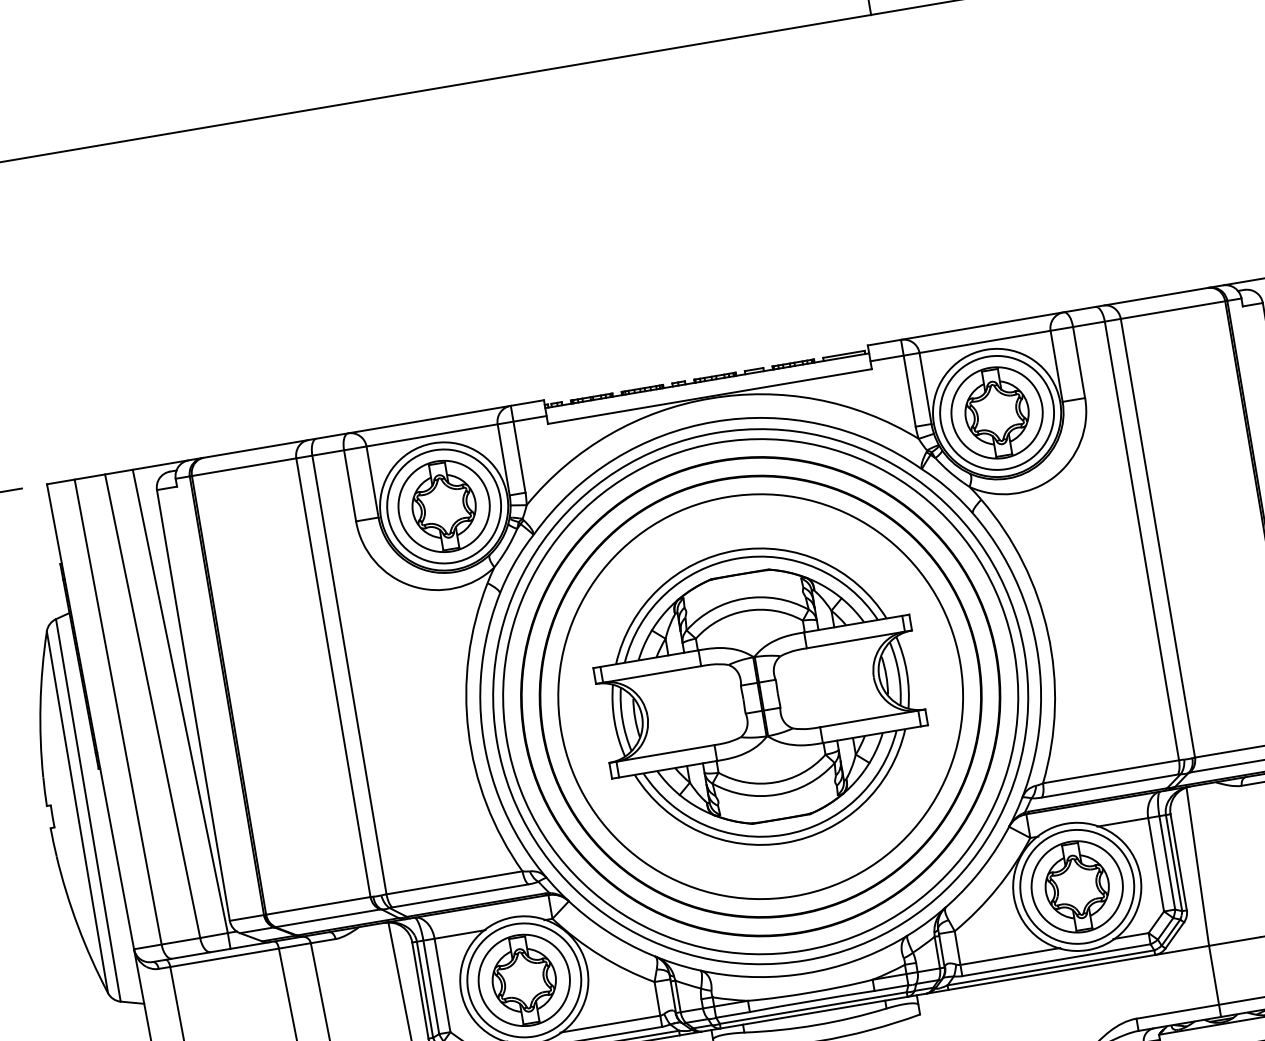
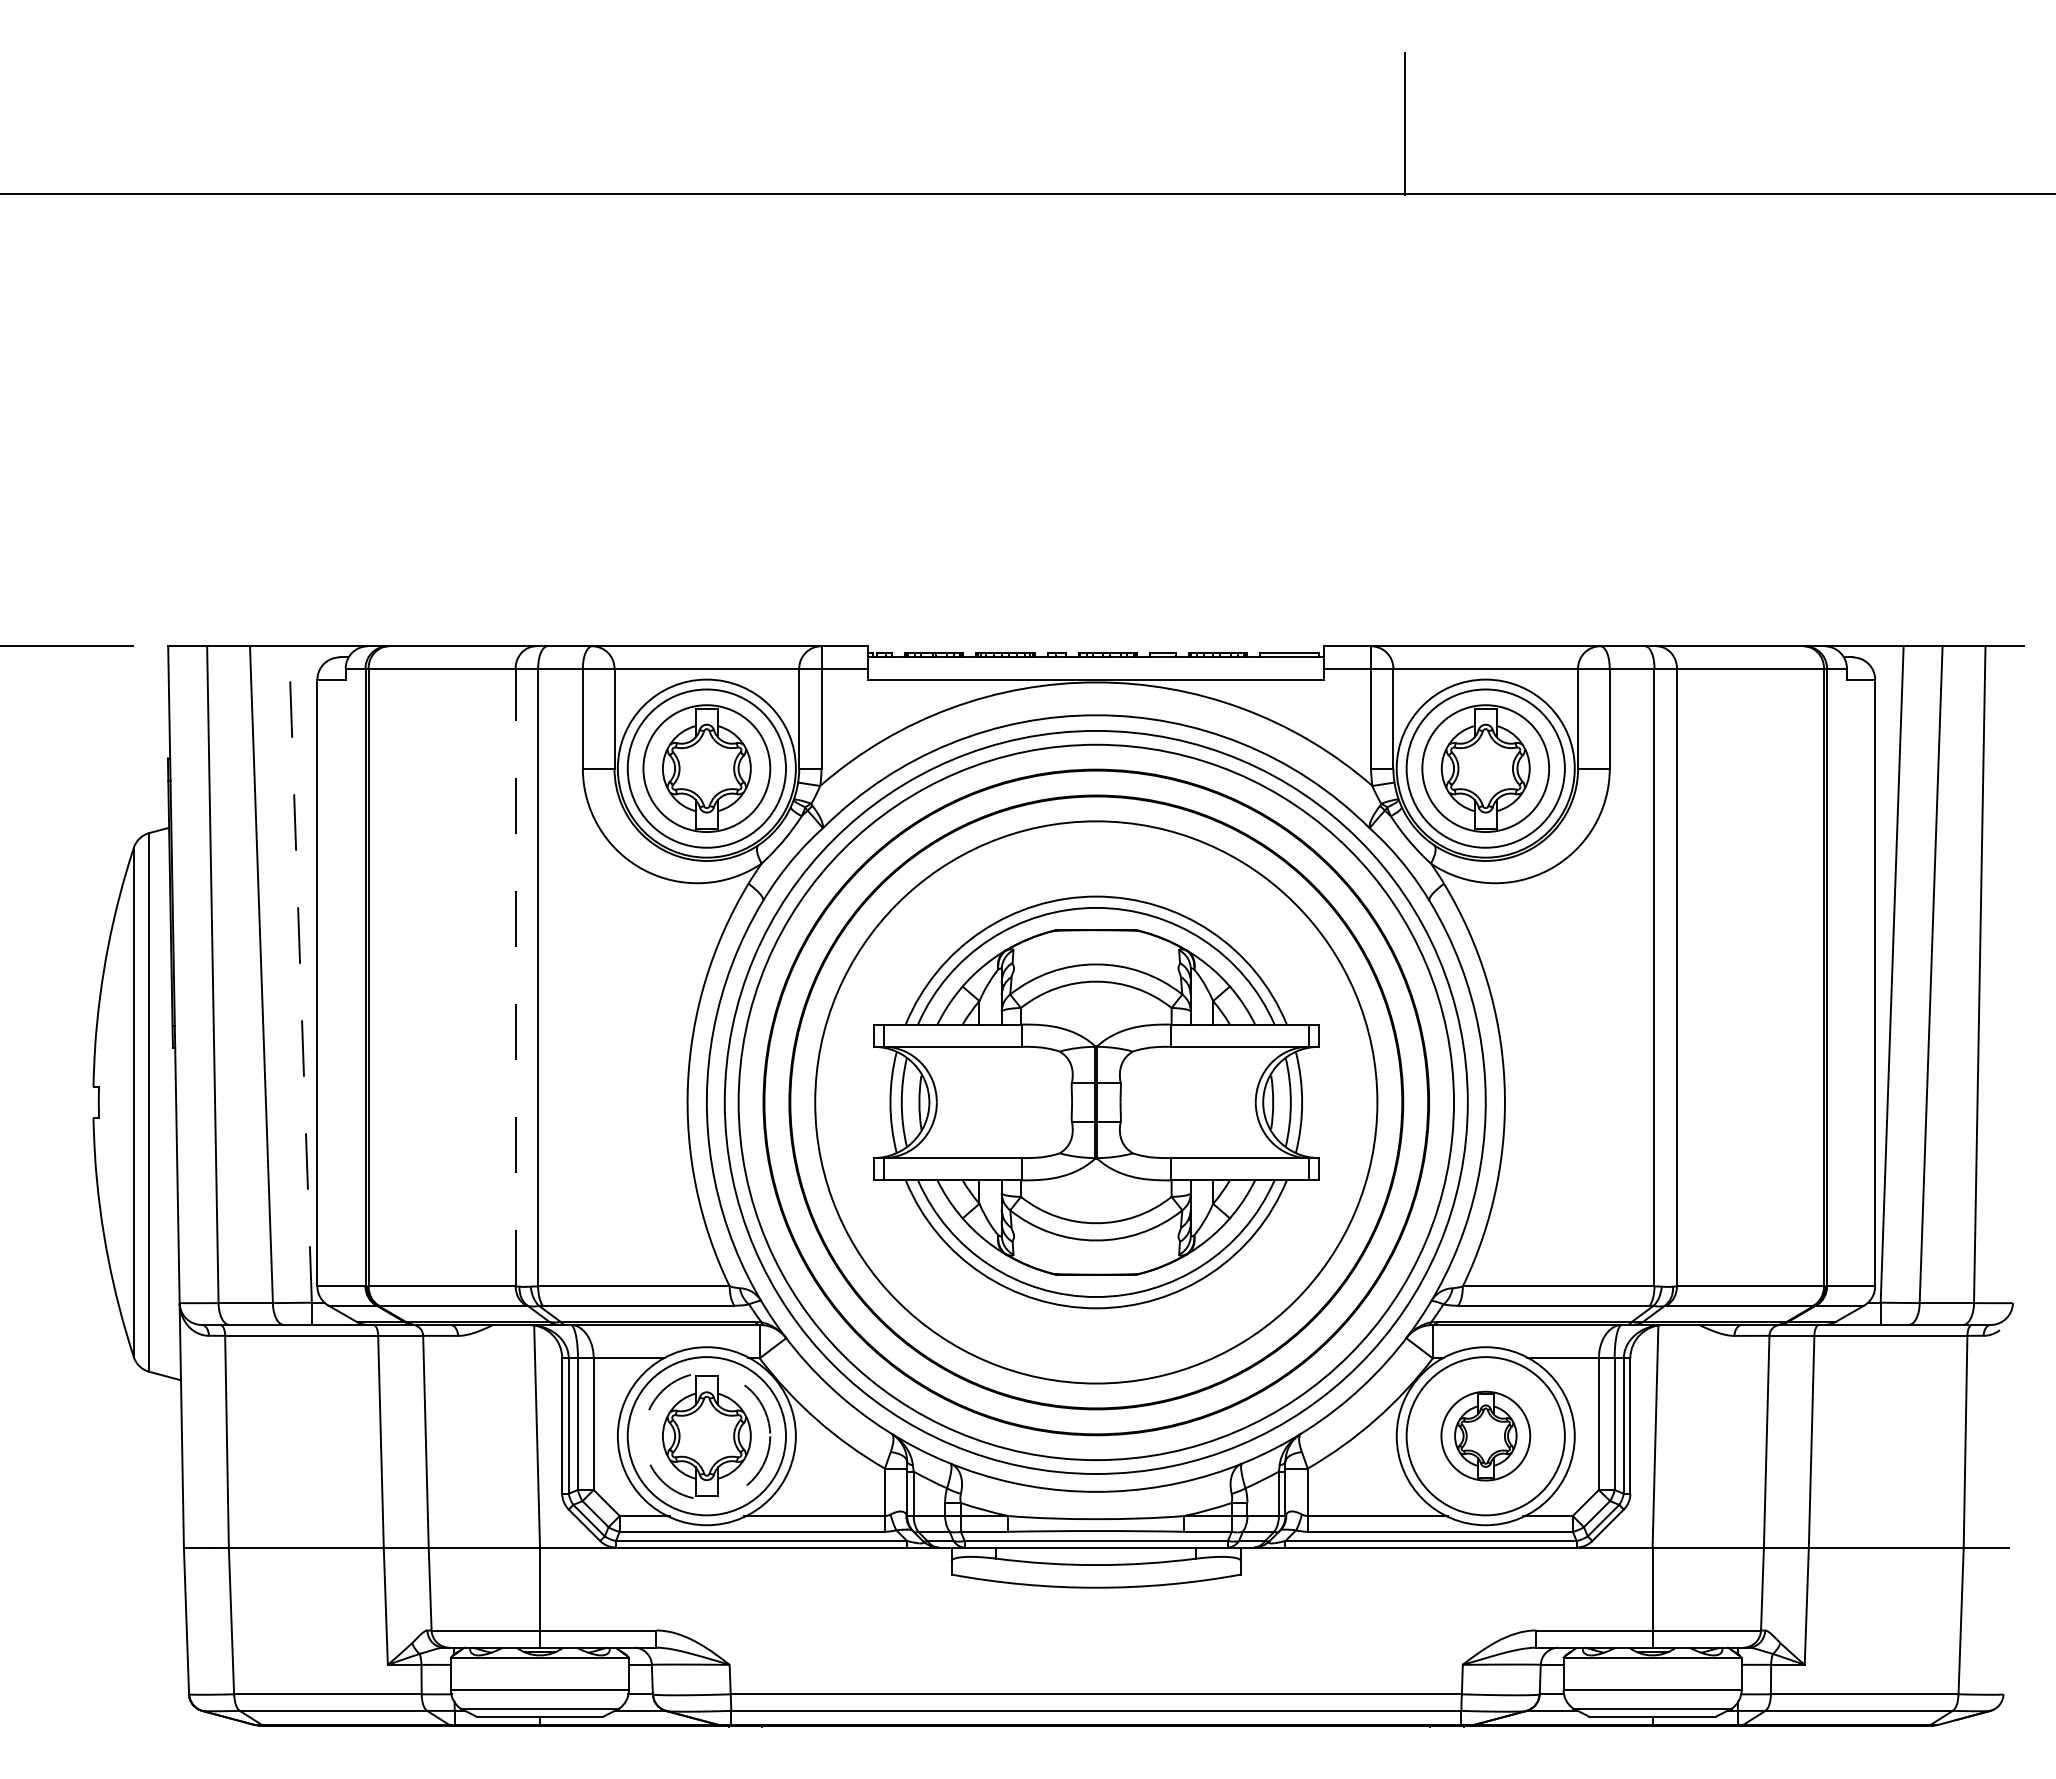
line: (333, 677) -> (515, 977), solid -> dashed
line: (180, 700) -> (300, 973), solid -> dashed
part: (1076, 886) -> (1485, 1435), size x0.7
circle: (523, 979) -> (706, 1435), solid -> dashed

